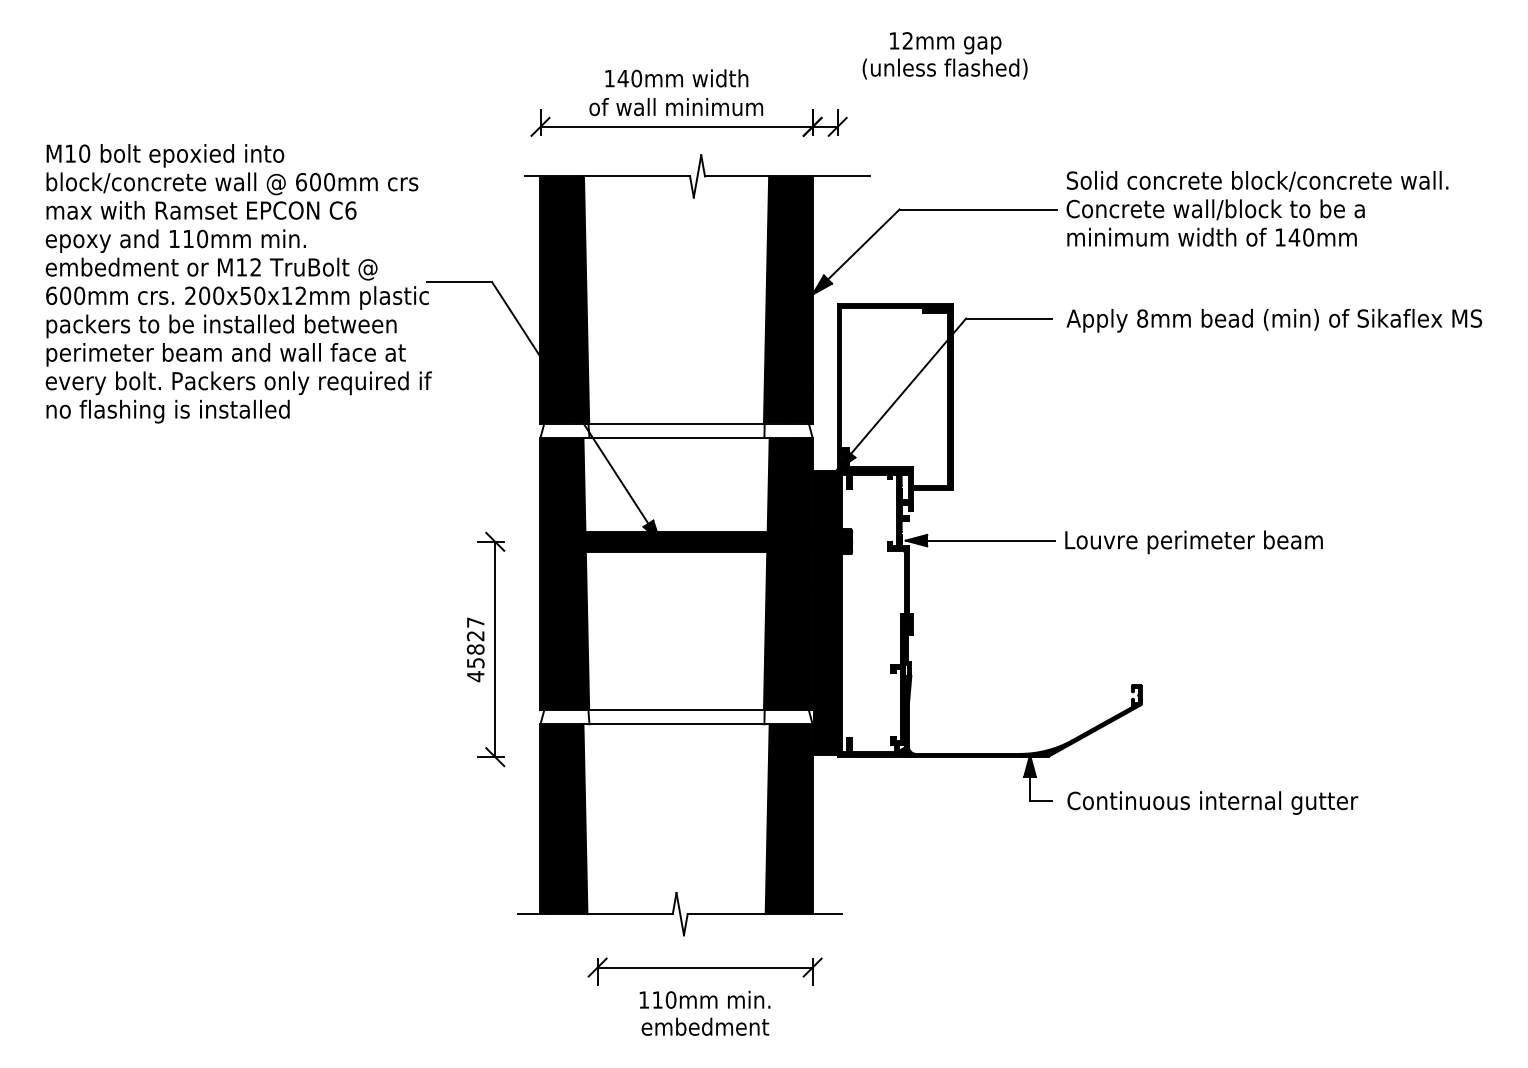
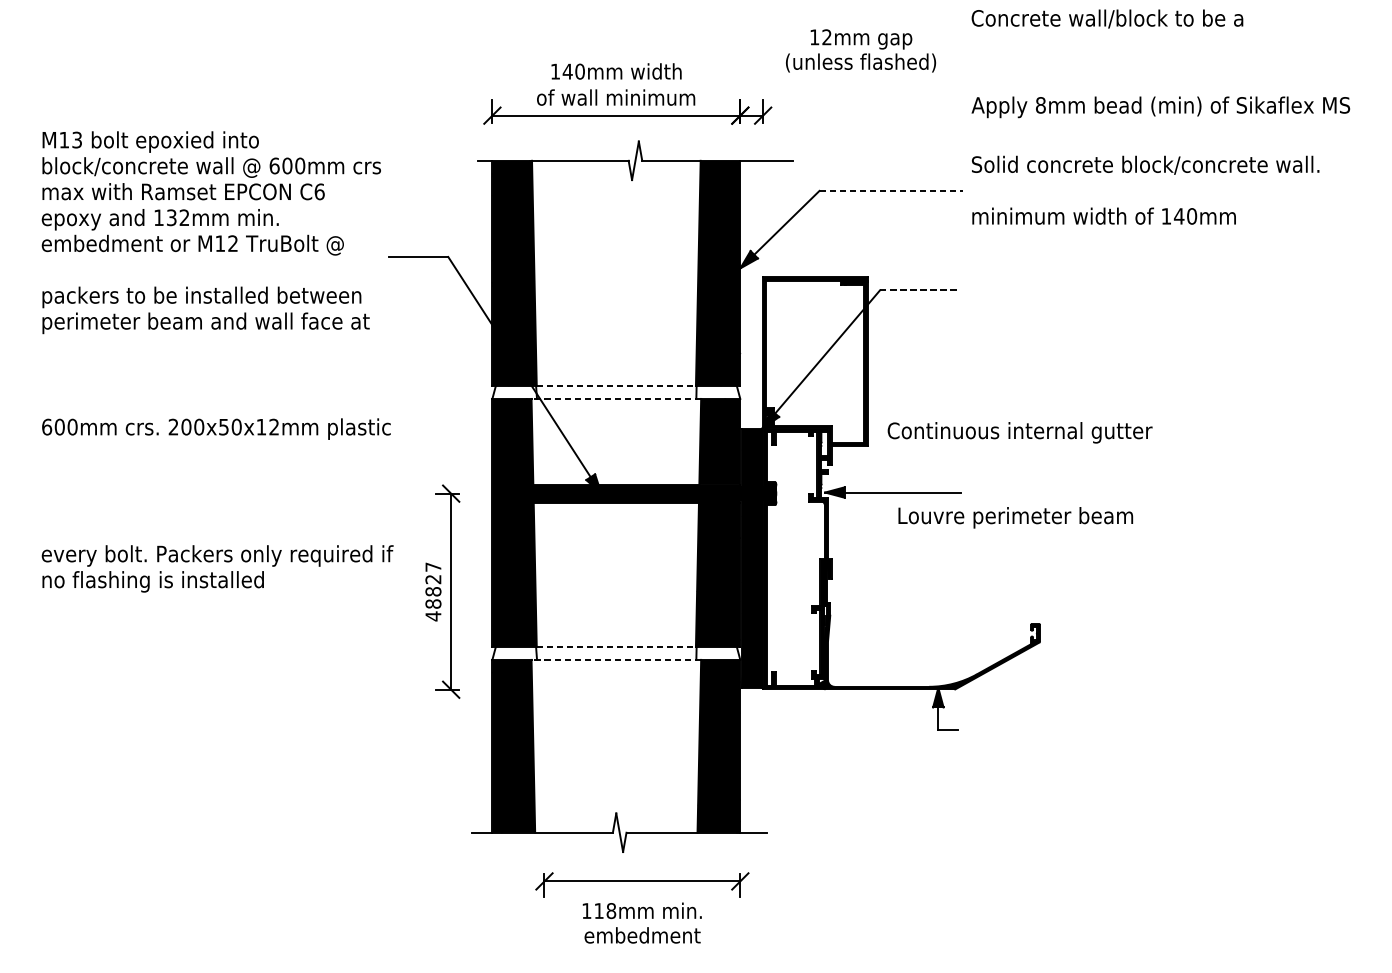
text: (84, 153) -> (77, 139), M10 -> M13
line: (978, 209) -> (891, 190), solid -> dashed
text: (1215, 209) -> (1107, 18), moved
text: (195, 238) -> (178, 217), 110mm -> 132mm
text: (237, 297) -> (216, 428), moved
line: (1008, 318) -> (918, 290), solid -> dashed
text: (1274, 320) -> (1161, 107), moved
text: (238, 397) -> (217, 568), moved
line: (677, 423) -> (617, 385), solid -> dashed
line: (676, 437) -> (616, 398), solid -> dashed
text: (1193, 542) -> (1015, 517), moved
text: (475, 662) -> (433, 603), 45827 -> 48827
line: (677, 710) -> (617, 647), solid -> dashed
line: (676, 724) -> (616, 660), solid -> dashed
text: (1212, 802) -> (1019, 432), moved
text: (670, 999) -> (610, 910), 110mm -> 118mm

